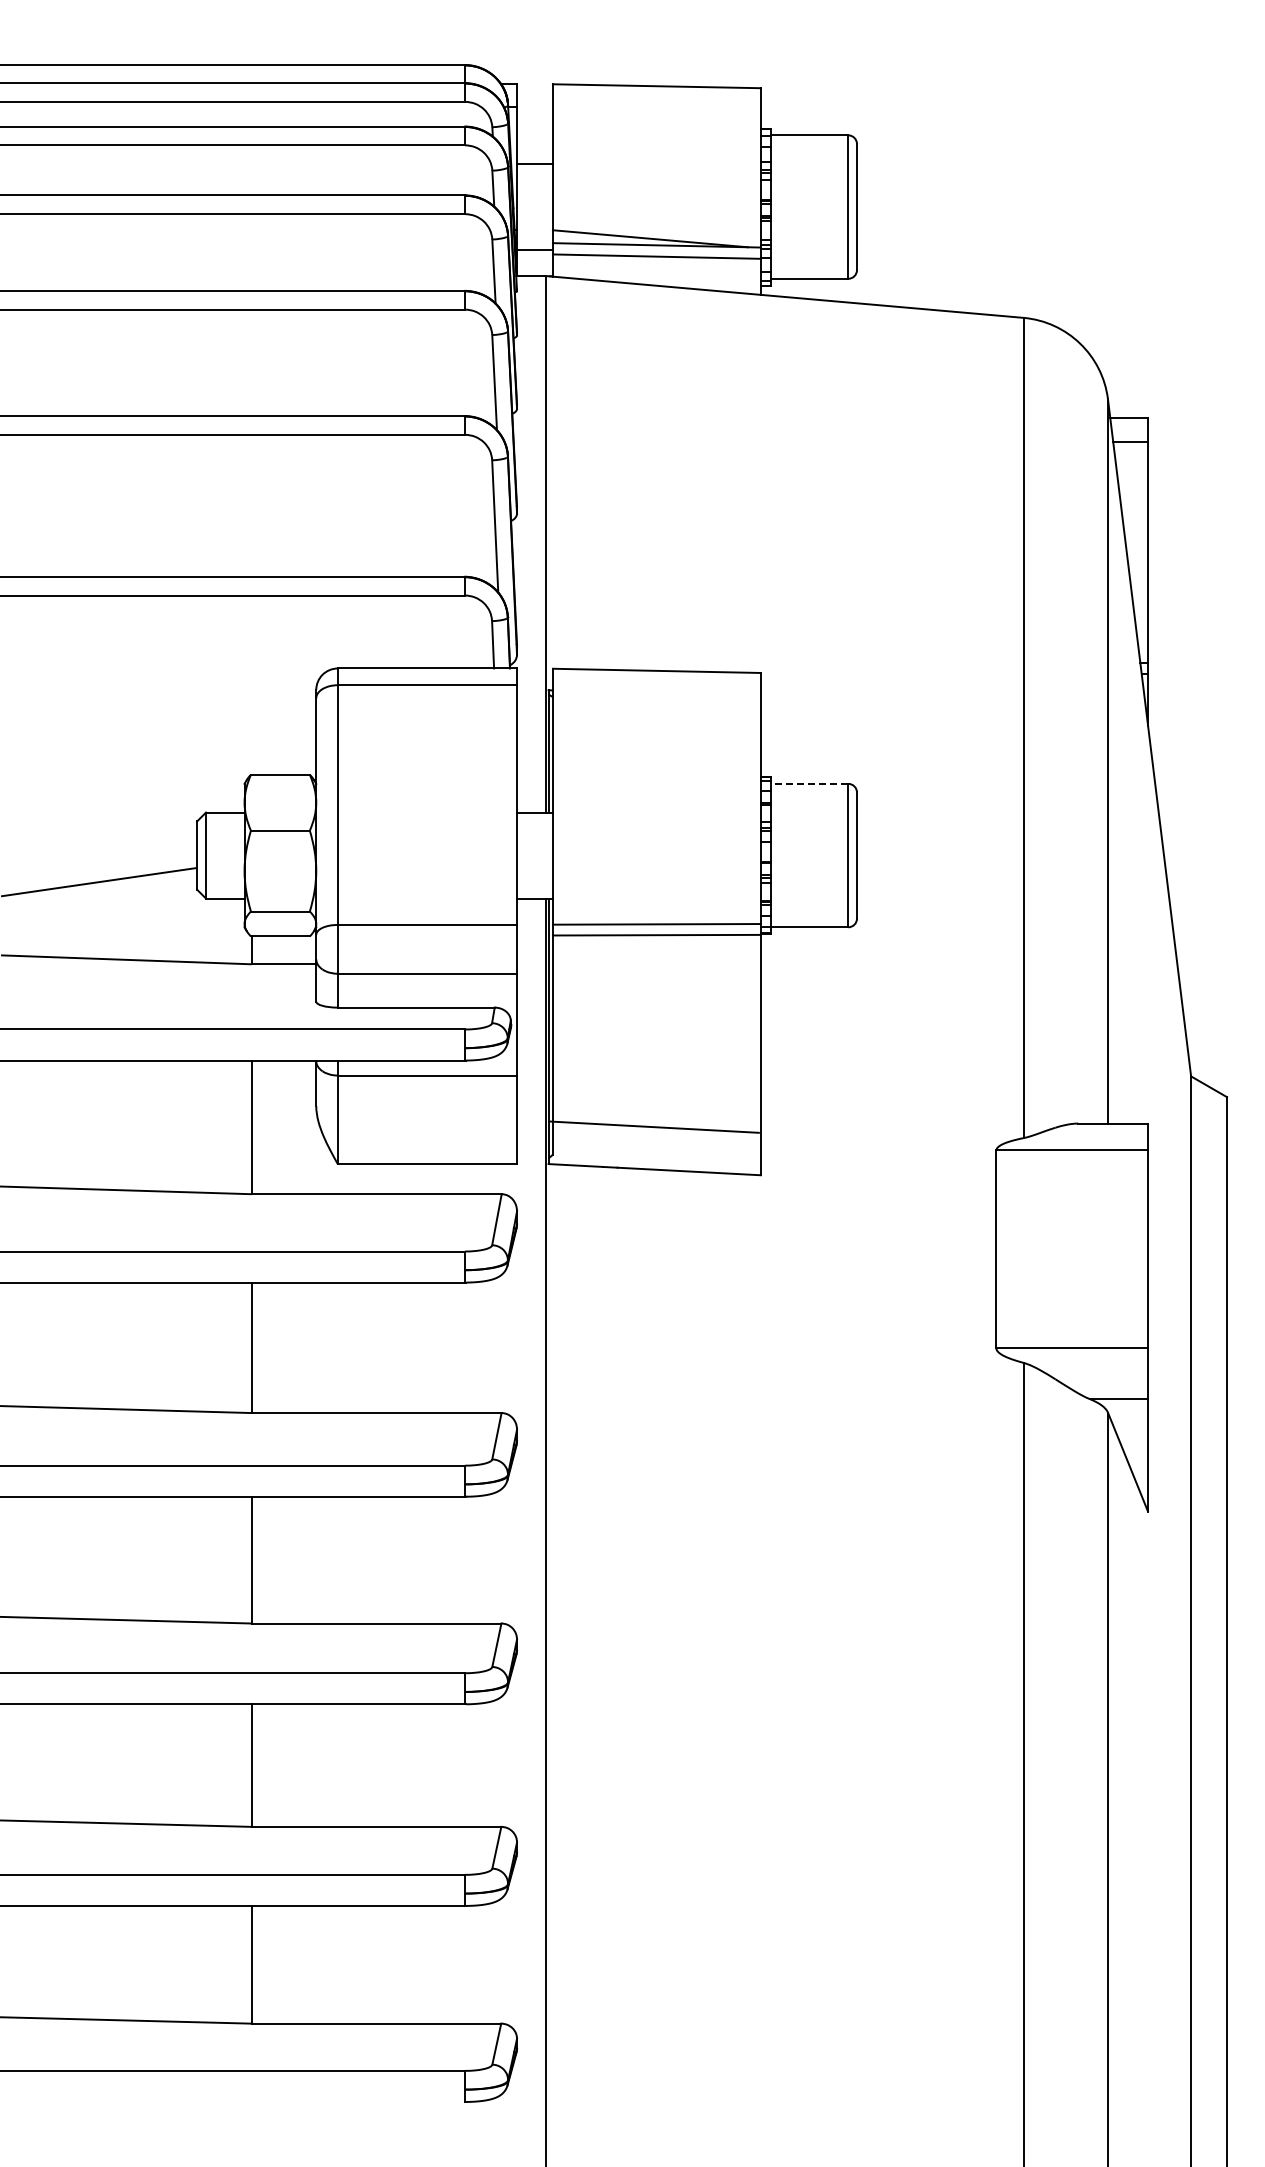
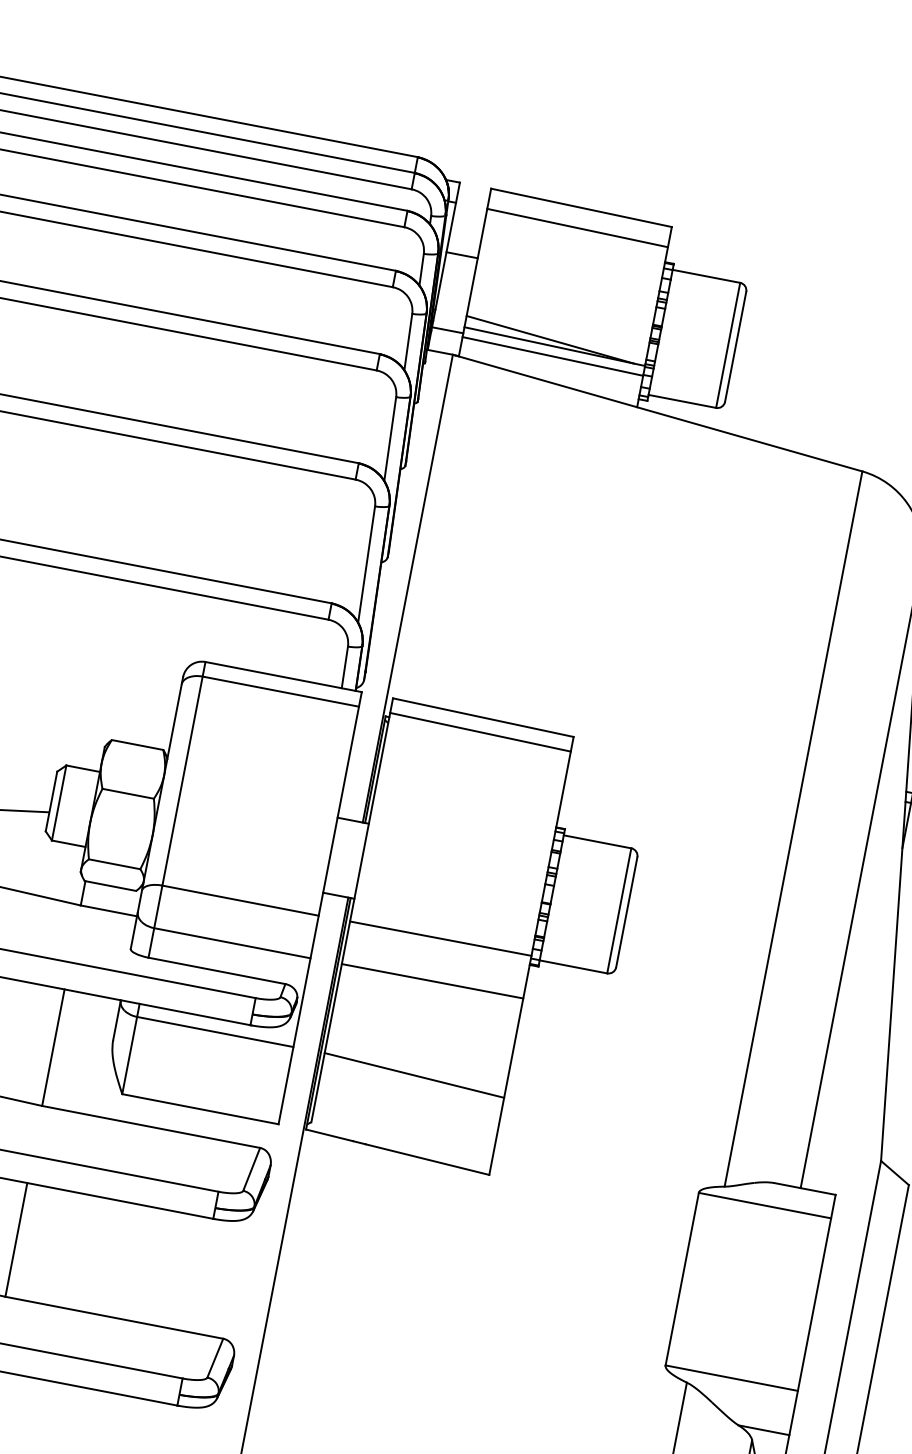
line: (656, 109) -> (577, 228), added
line: (656, 687) -> (480, 732), added
line: (809, 783) -> (597, 841), dashed -> solid
line: (656, 934) -> (432, 980), moved
line: (654, 1126) -> (414, 1074), moved

